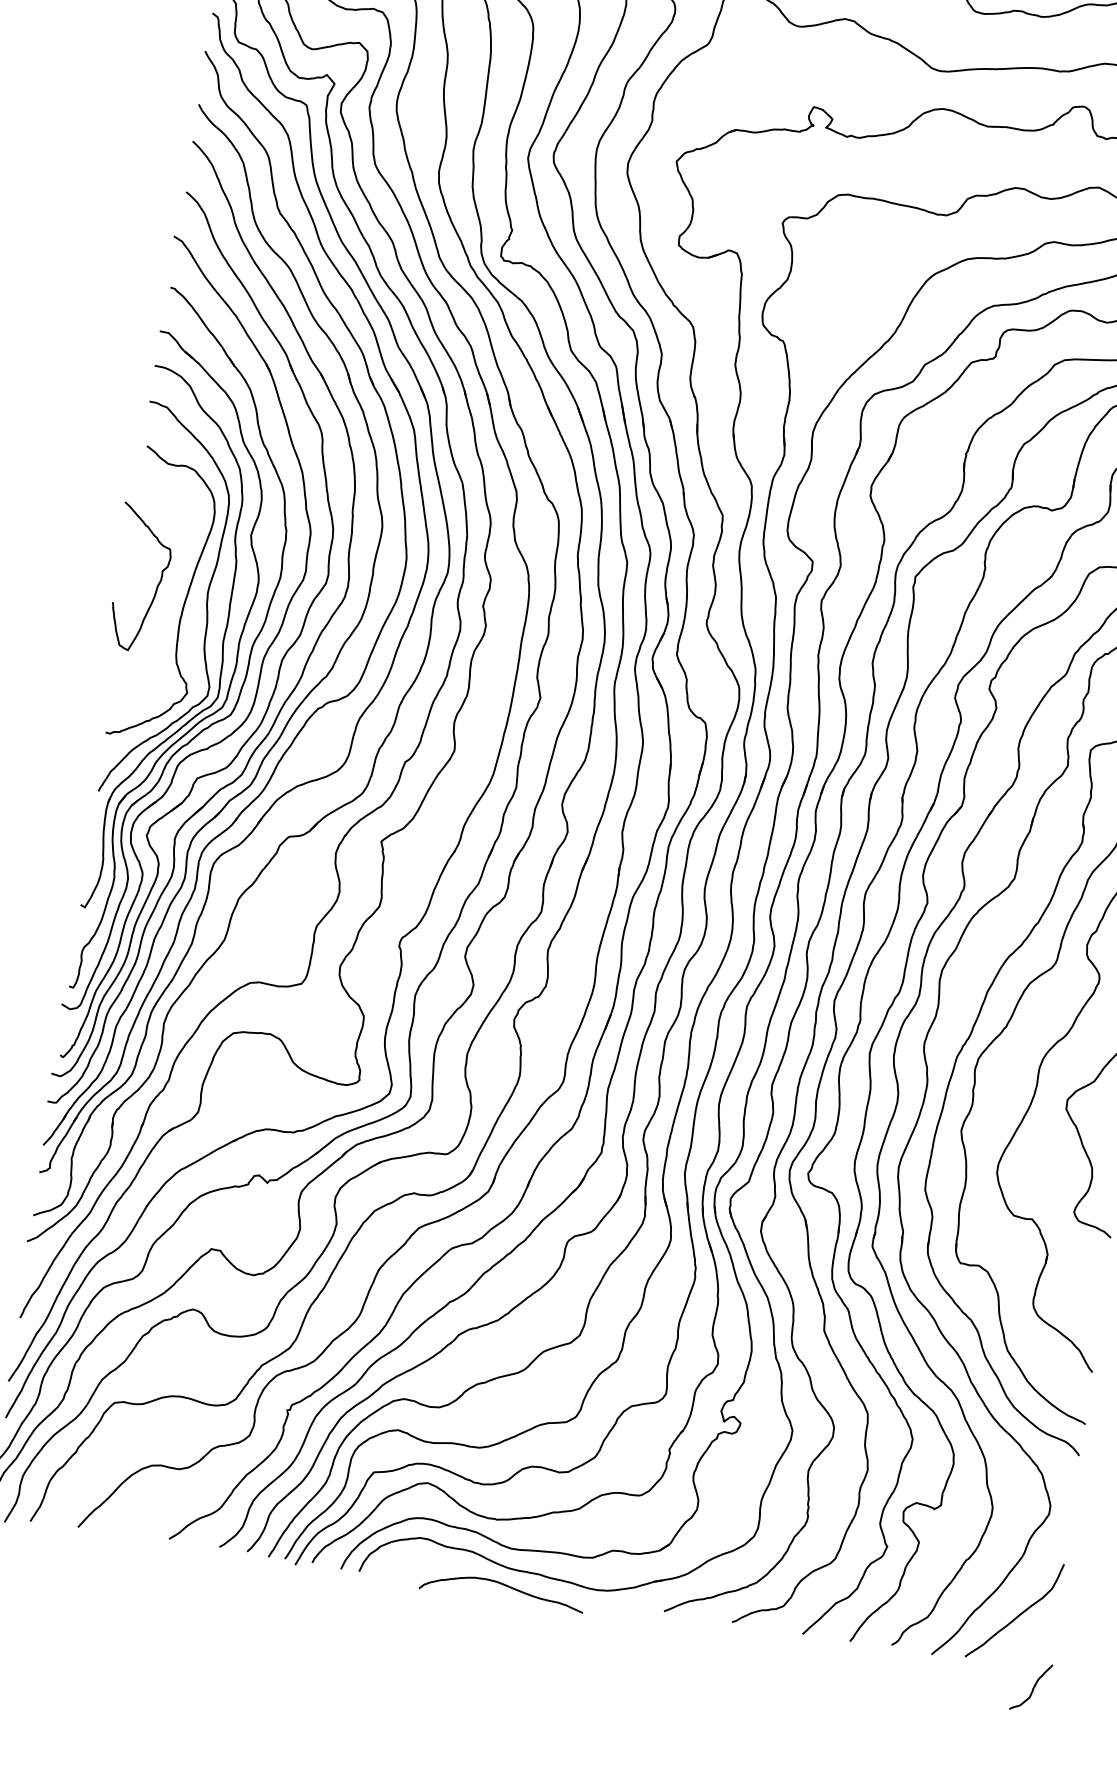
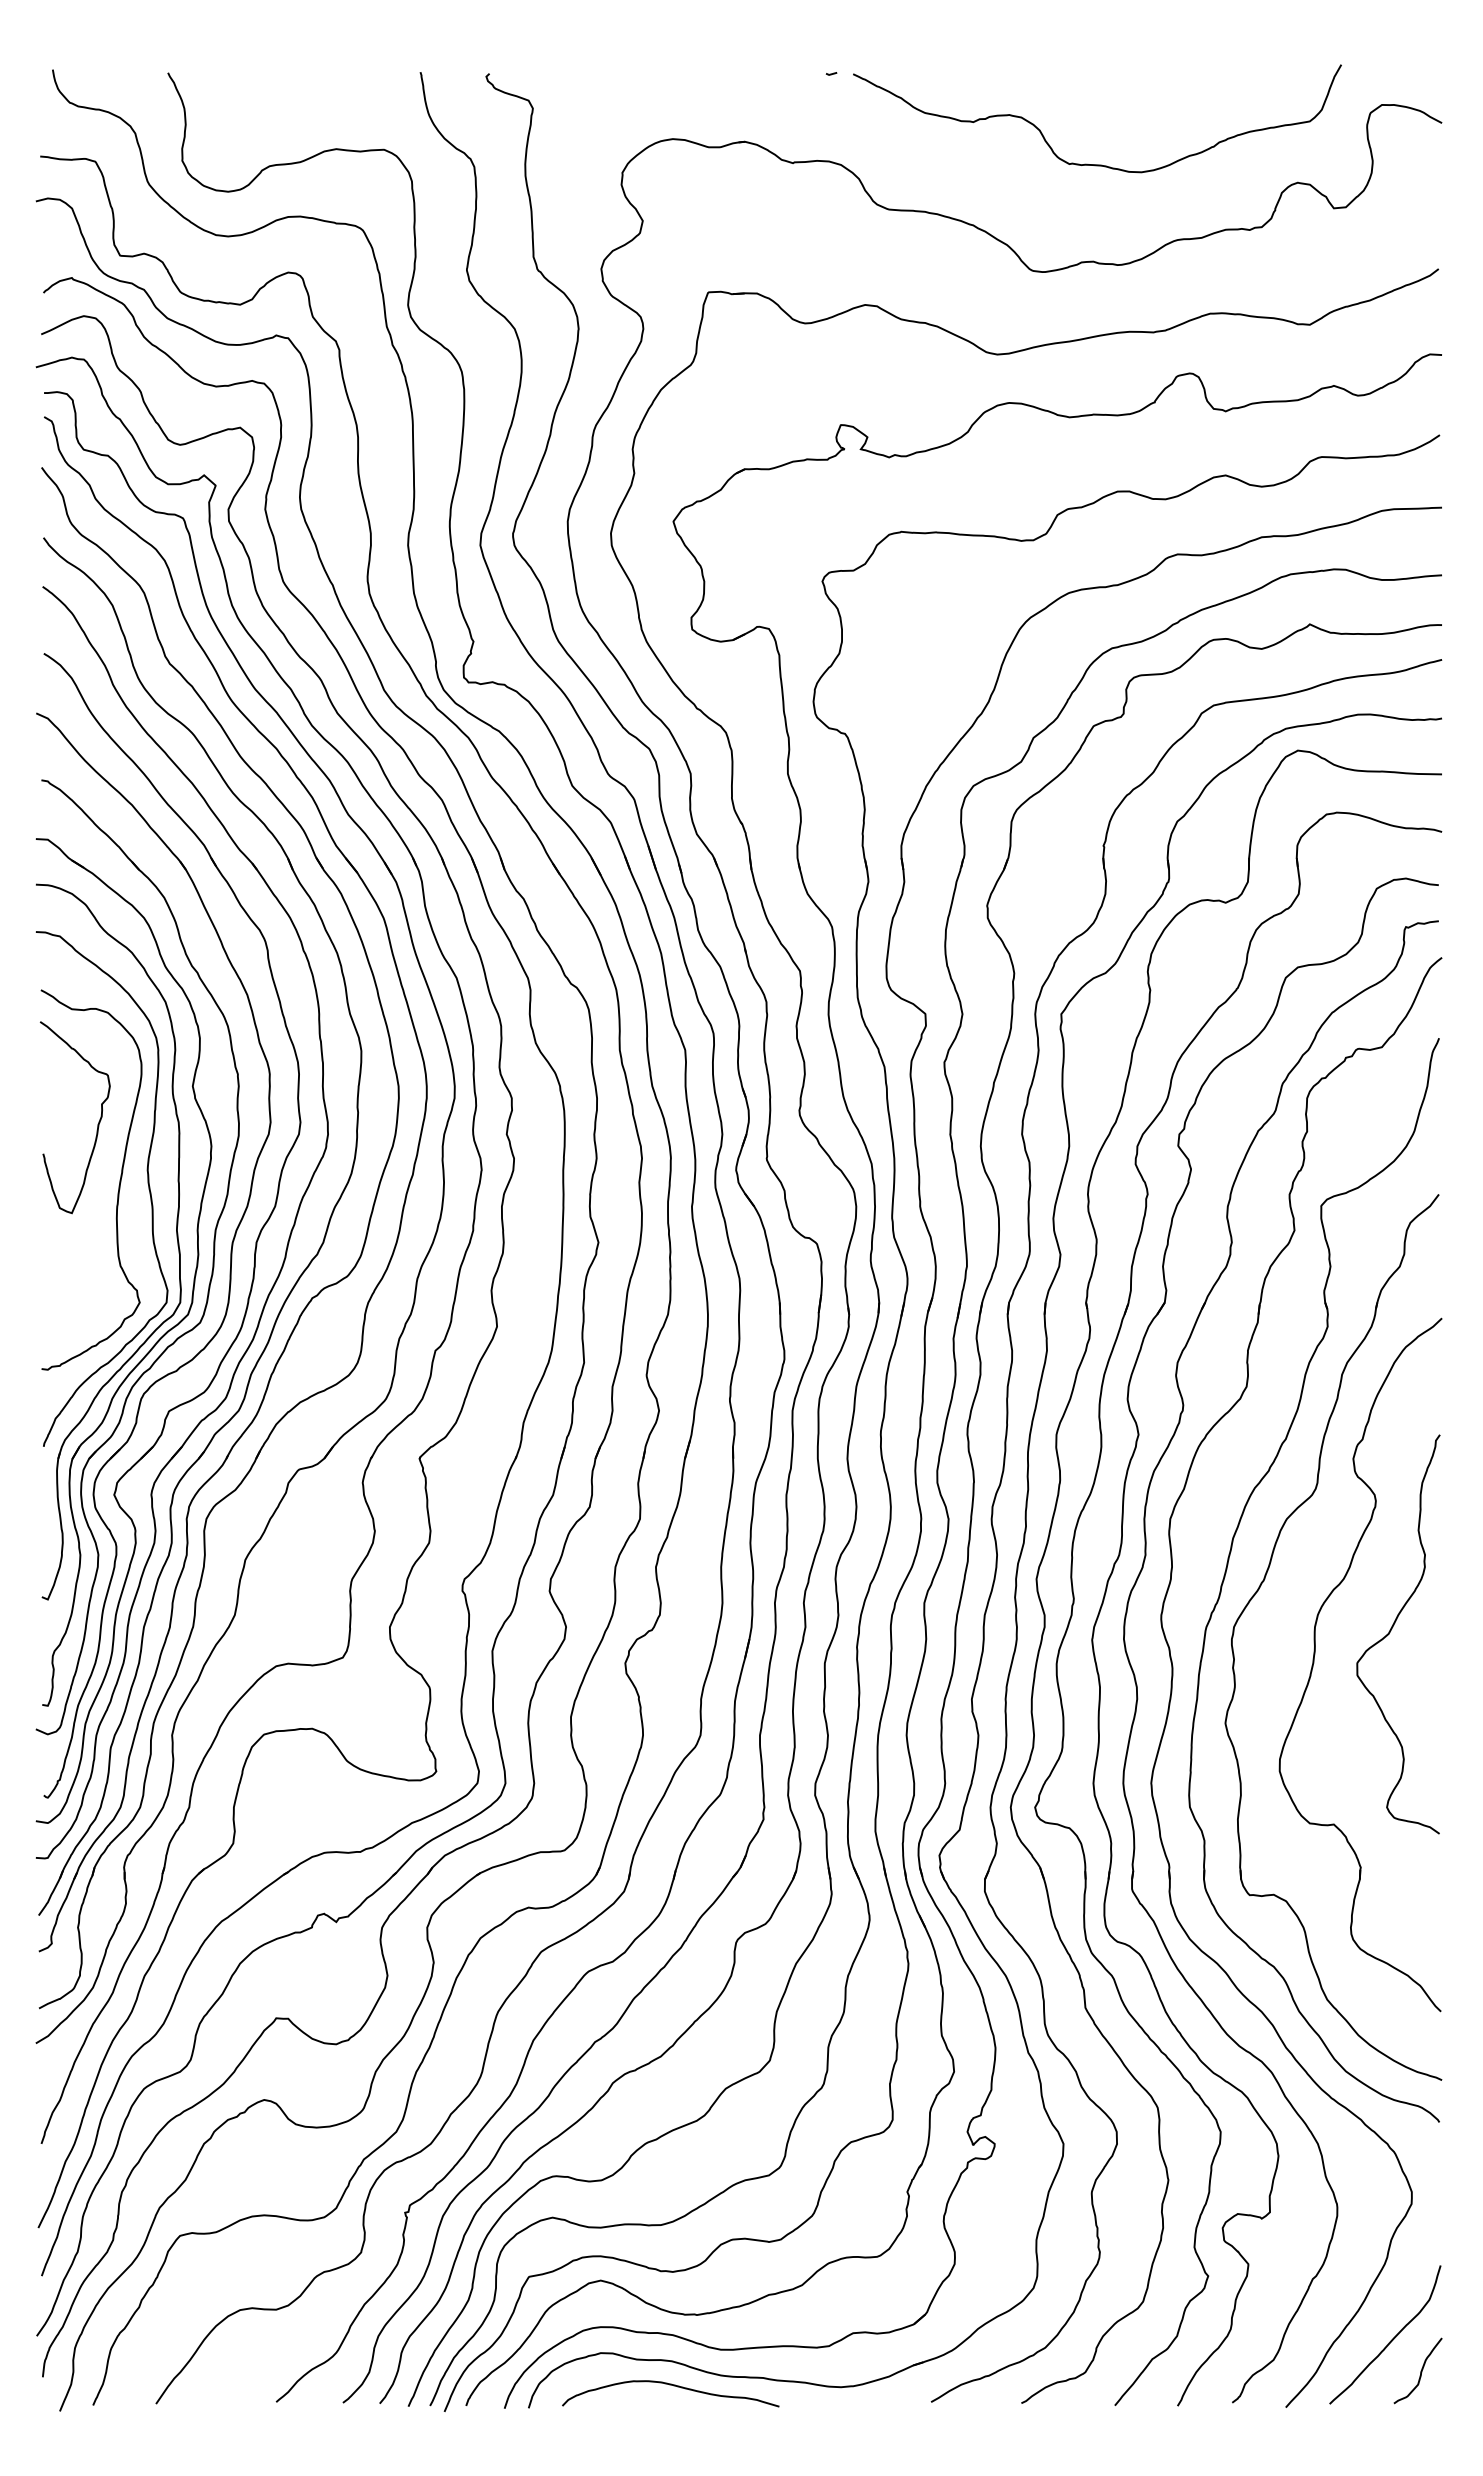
curve: (157, 585) -> (97, 1124), moved
curve: (505, 1586) -> (673, 2386), moved
curve: (1032, 1687) -> (1420, 2371), moved

